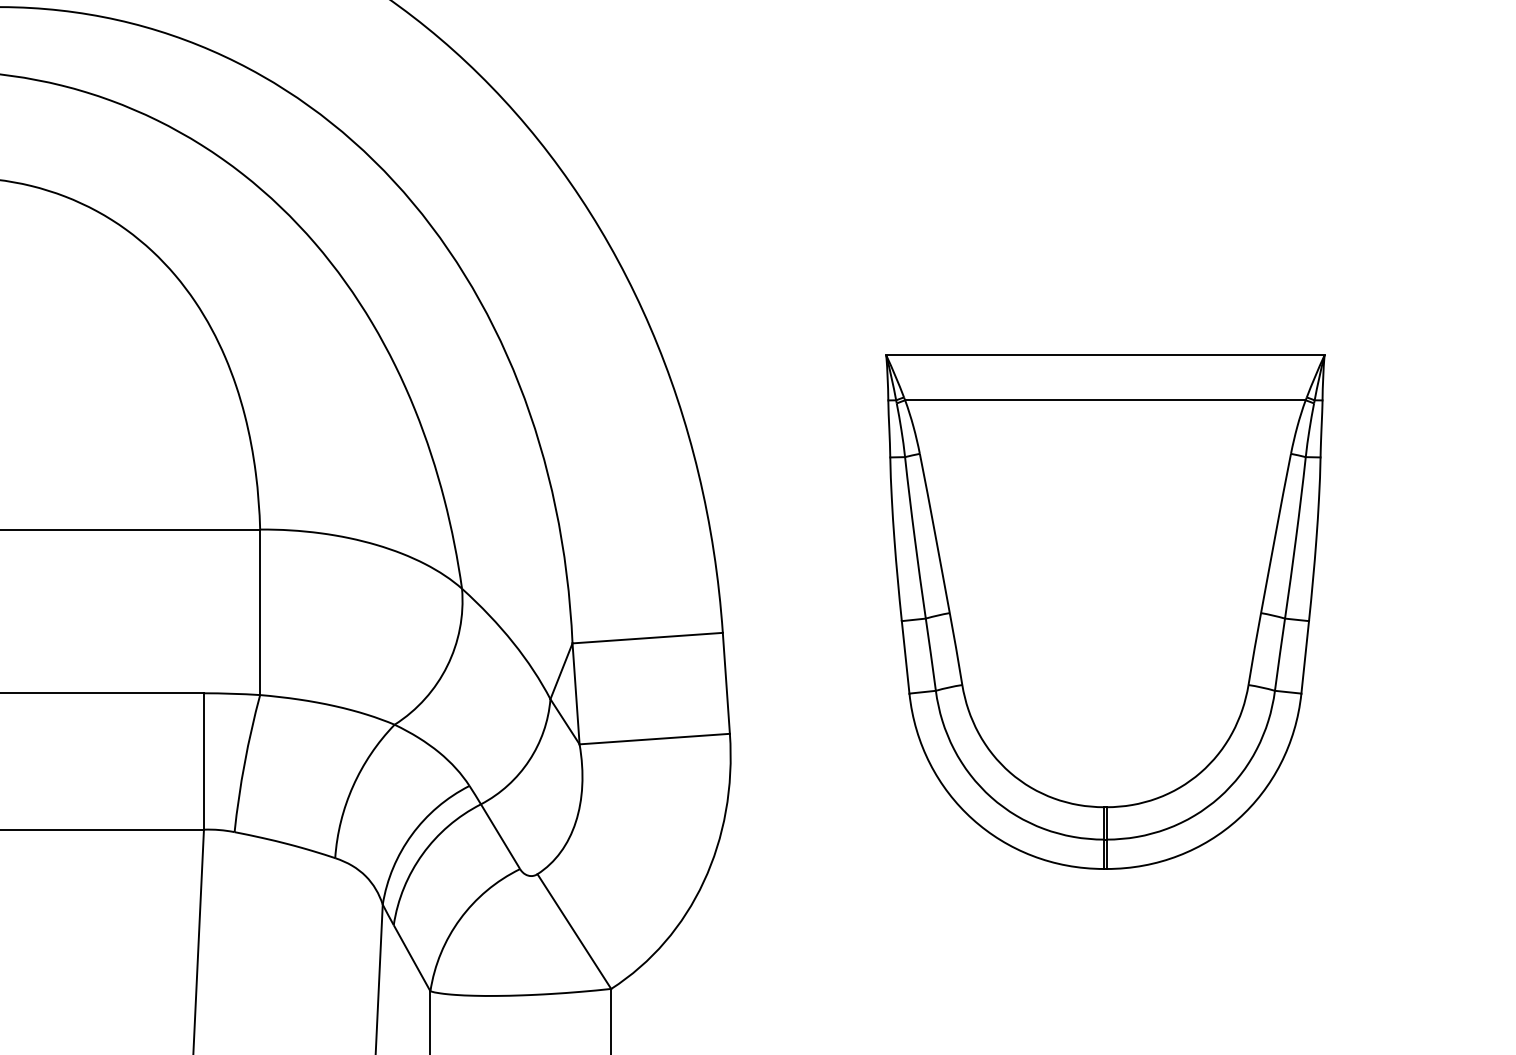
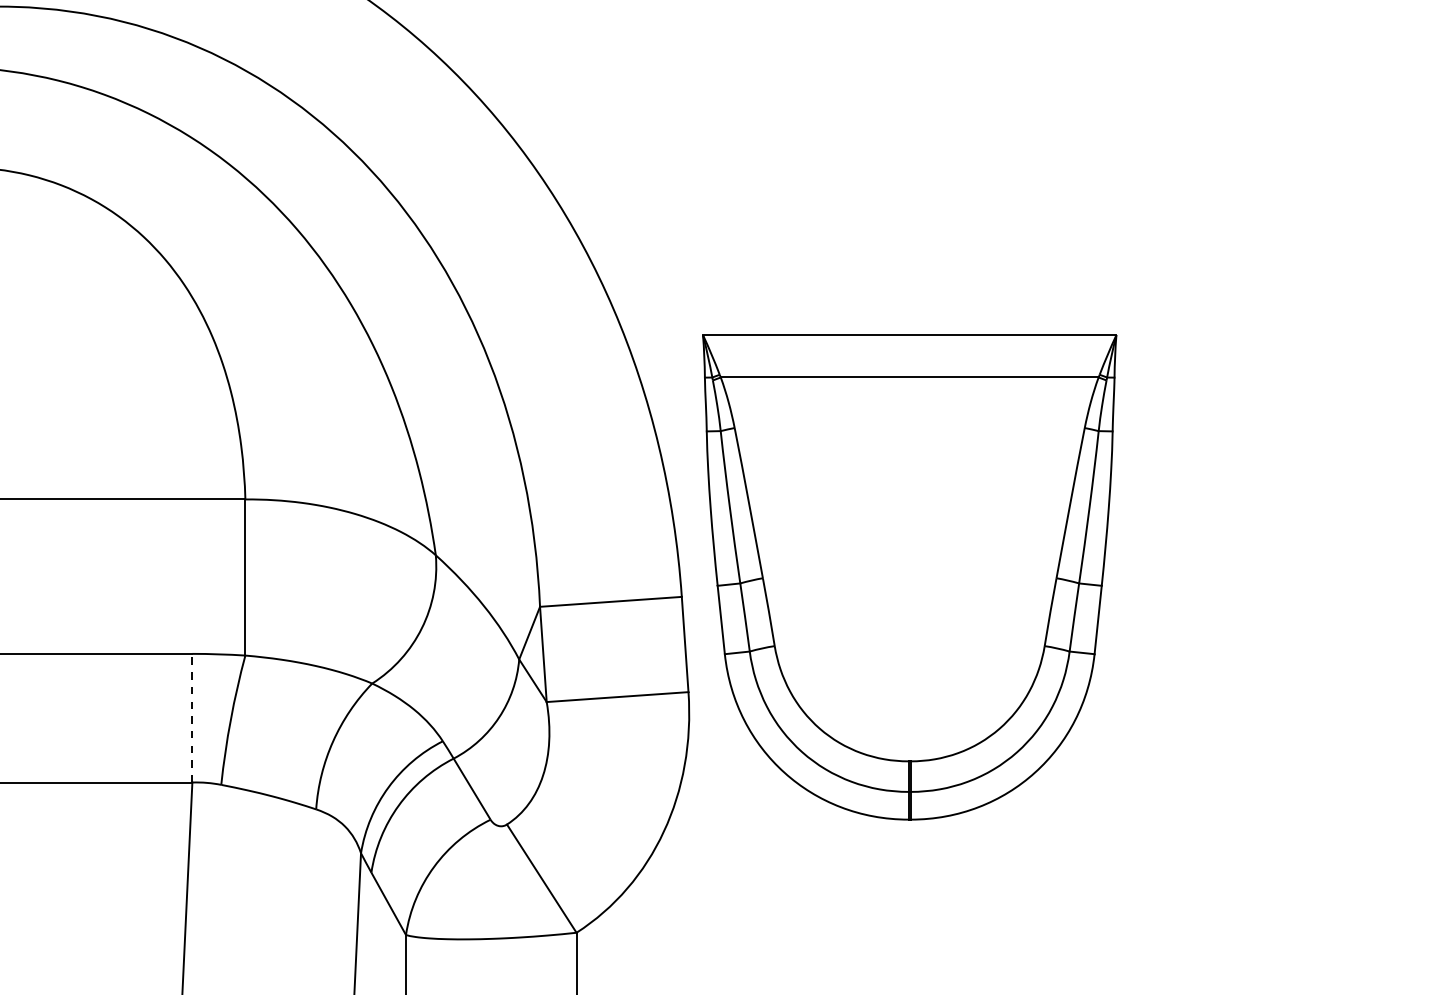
part: (1105, 611) -> (909, 576), moved
line: (203, 760) -> (191, 717), solid -> dashed

